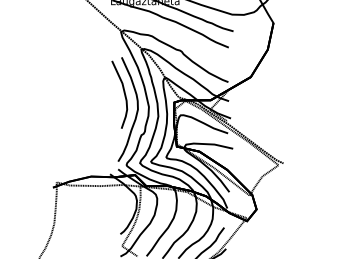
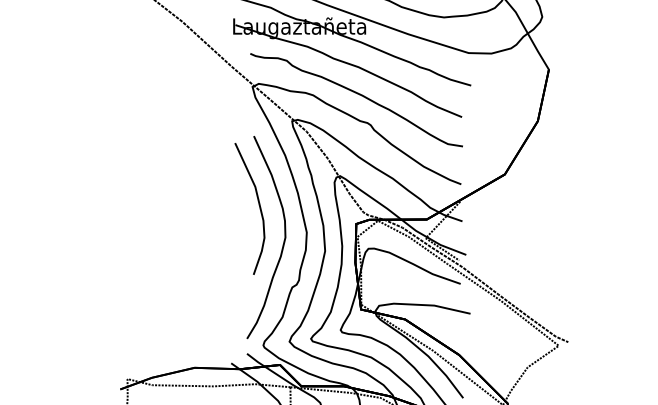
curve: (174, 36) -> (356, 95), added

